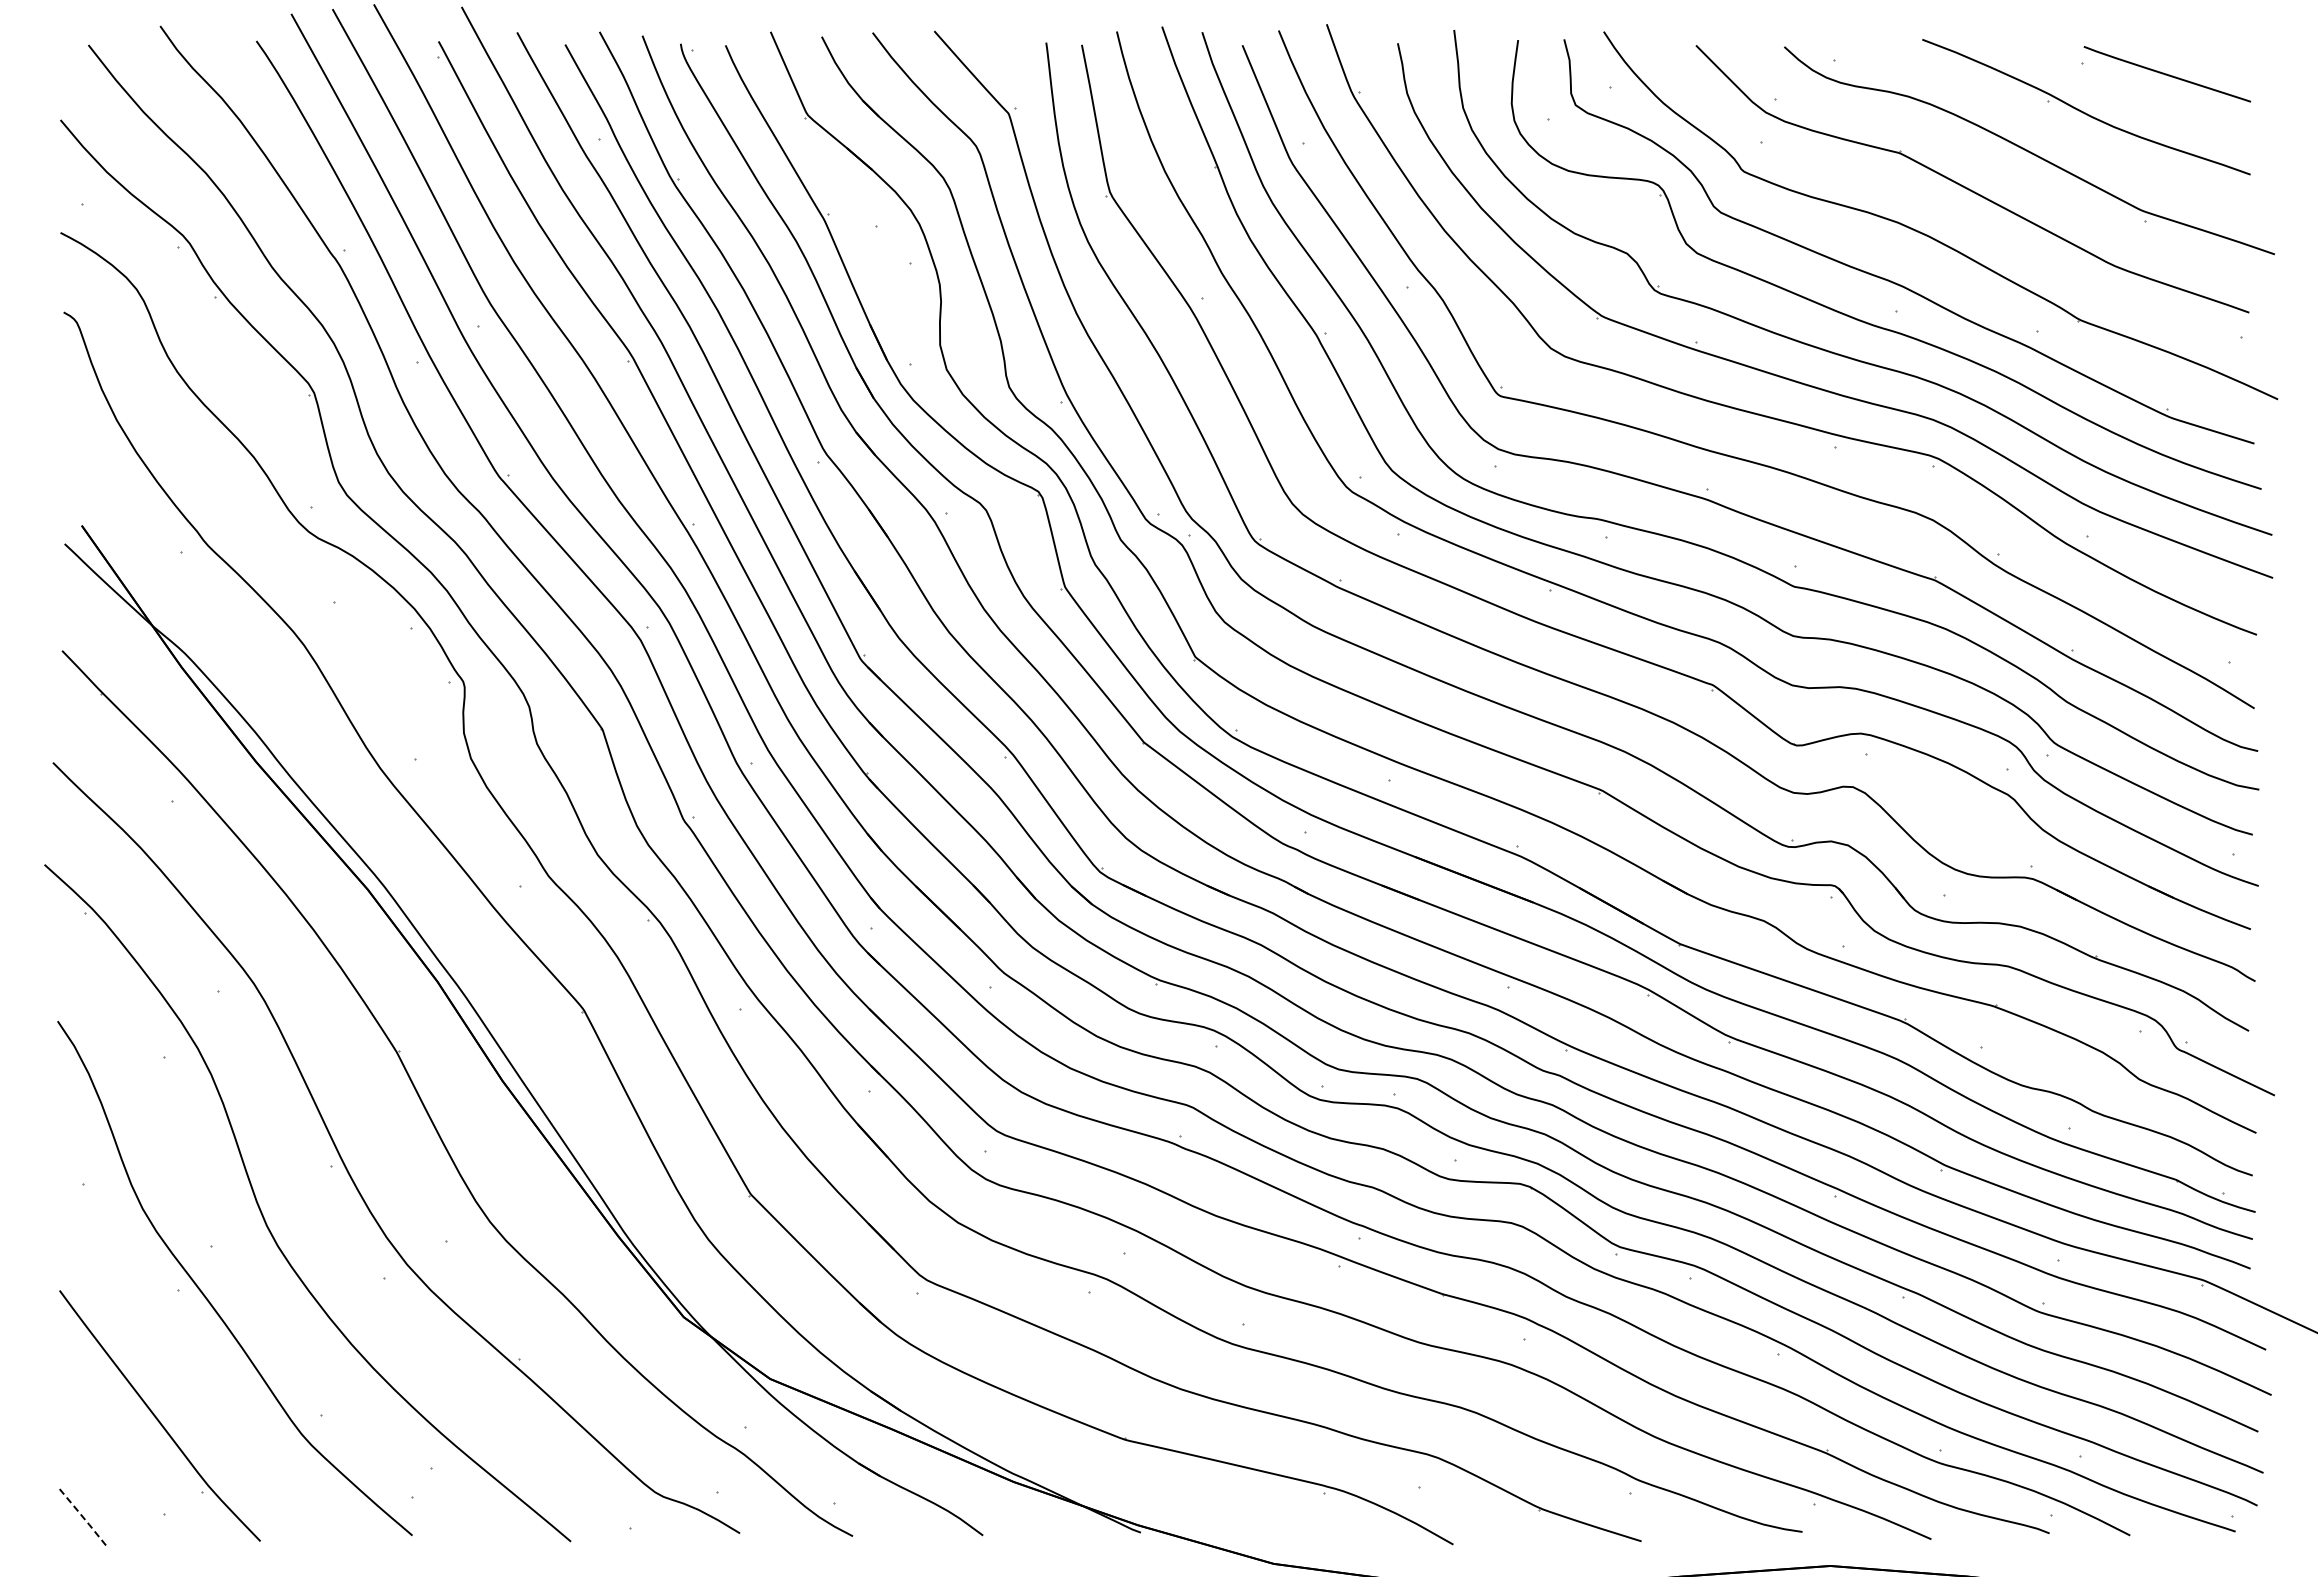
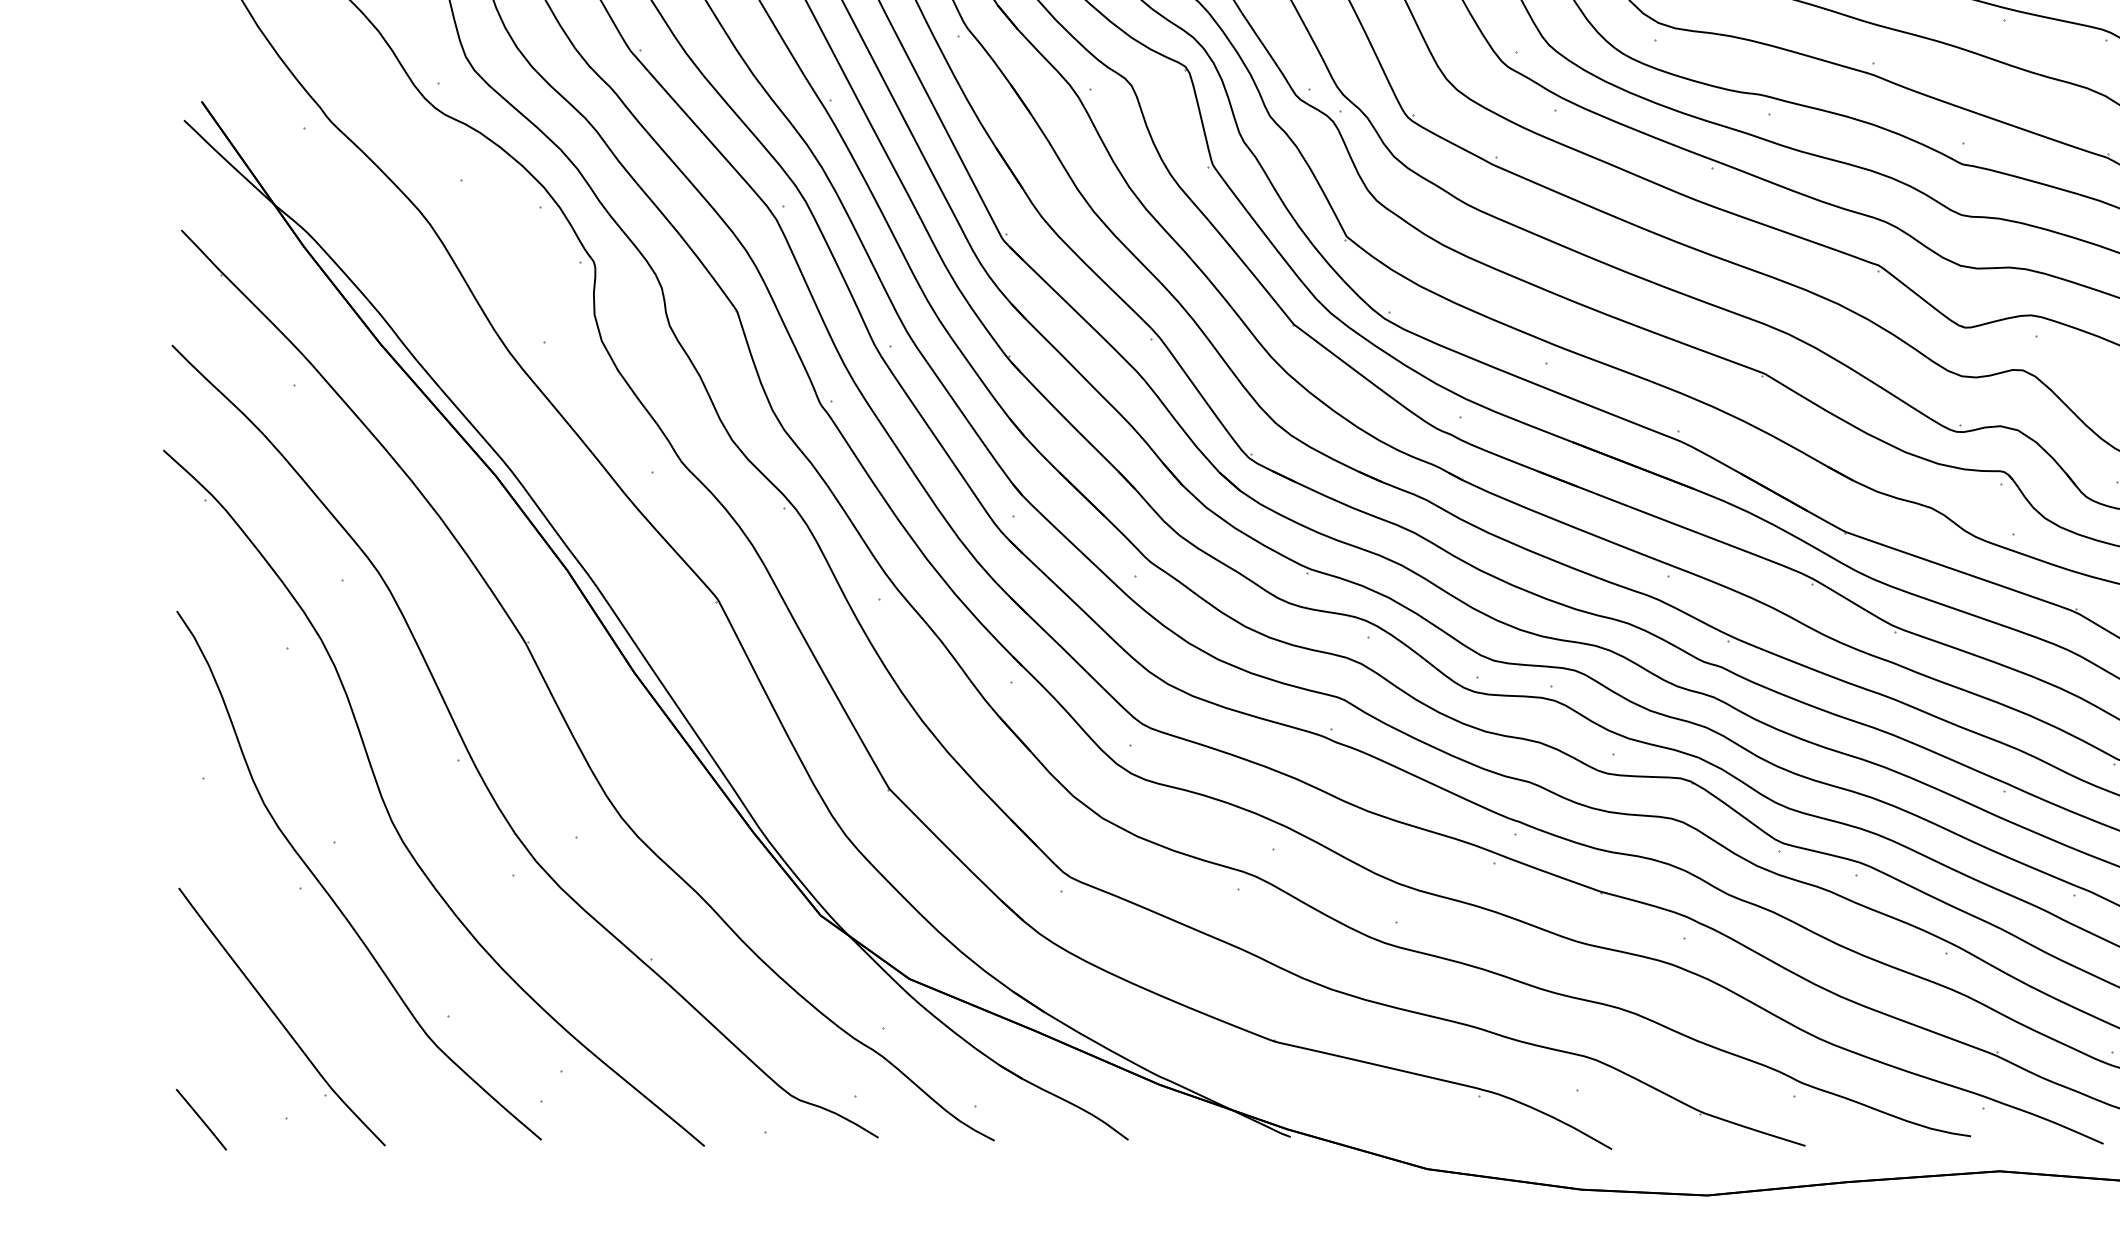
line: (81, 1515) -> (201, 1119), dashed -> solid

